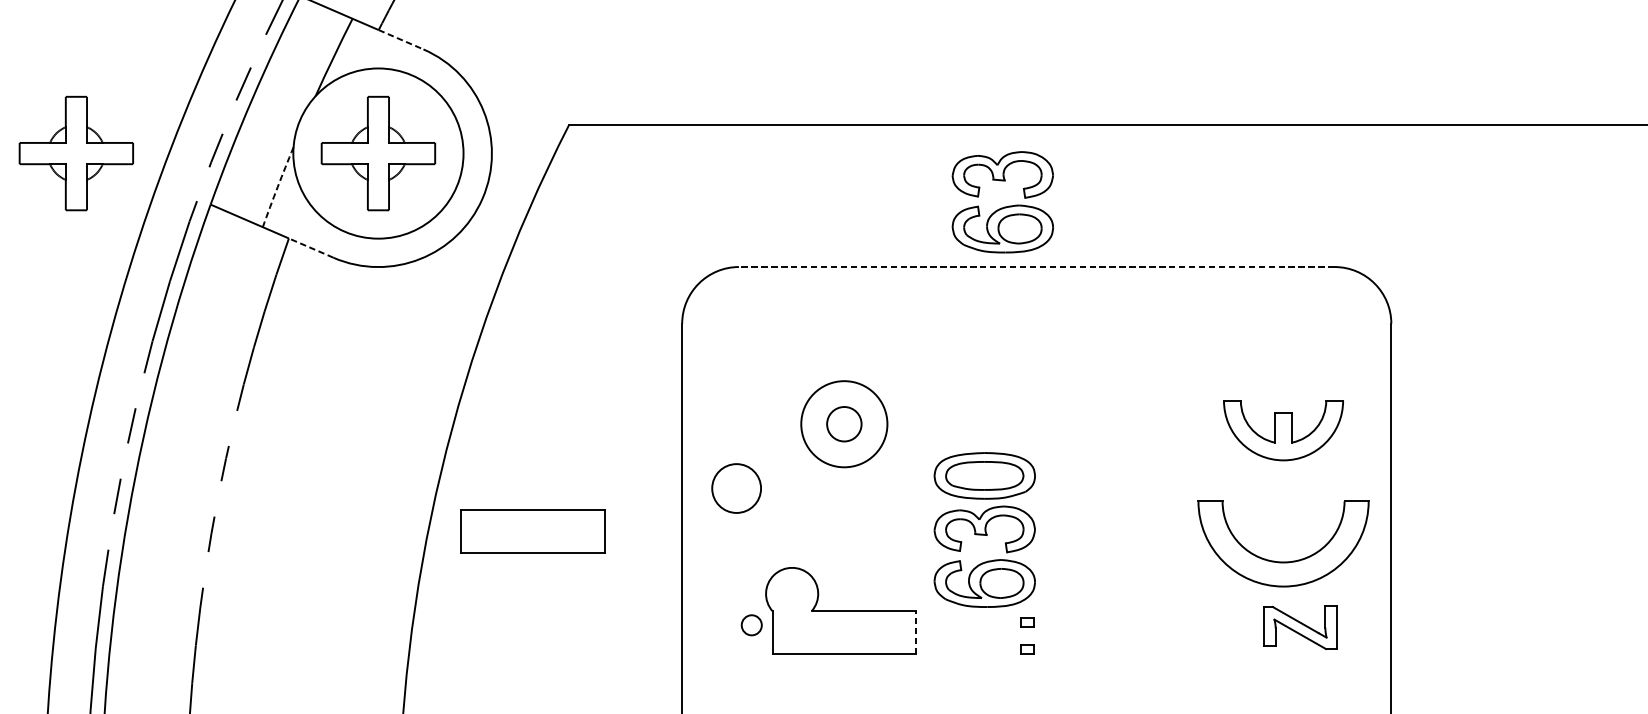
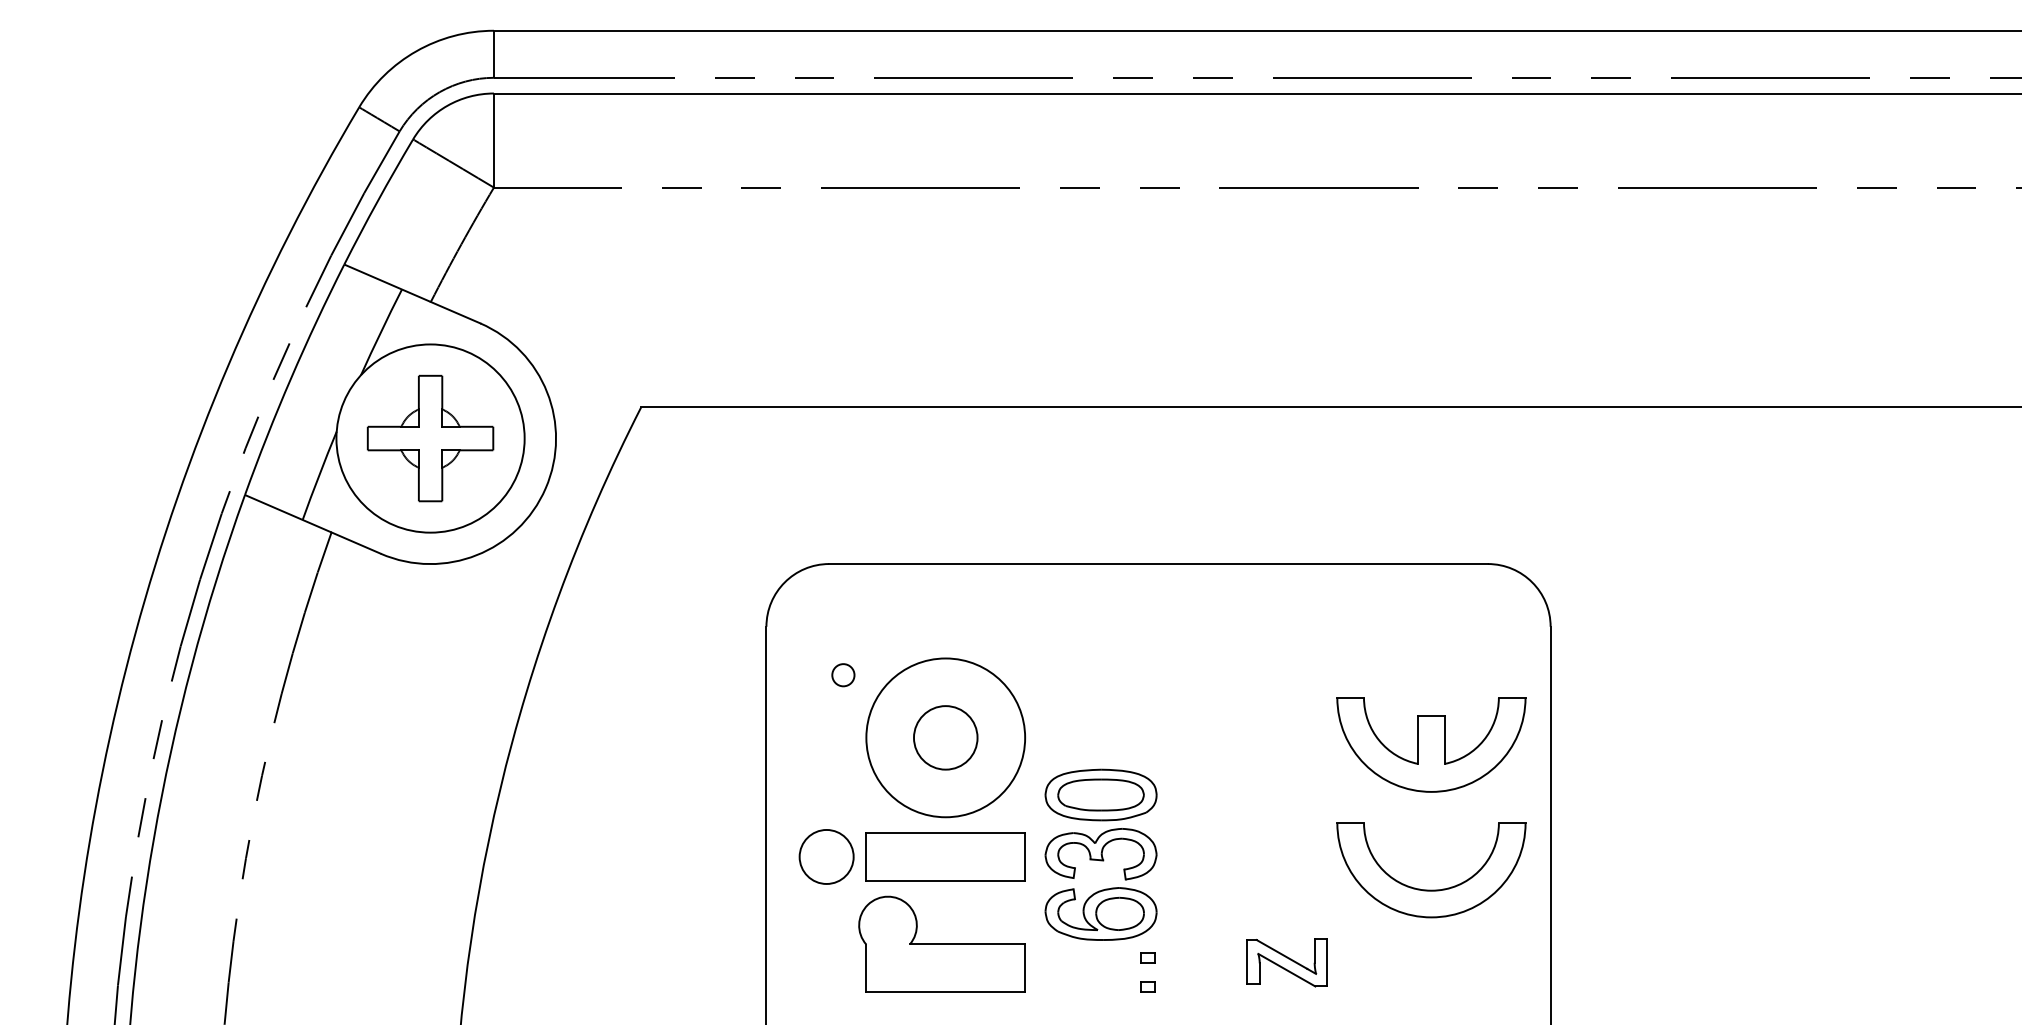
line: (401, 39) -> (455, 312), dashed -> solid
part: (76, 153) -> (96, 438), removed
arc: (278, 186) -> (319, 475), dashed -> solid
part: (1002, 202) -> (1120, 492), removed
line: (311, 248) -> (356, 543), dashed -> solid
line: (1036, 267) -> (1158, 564), dashed -> solid
circle: (844, 423) -> (945, 737), size x1.67
circle: (844, 423) -> (945, 737), size x1.67
part: (1283, 430) -> (1431, 744), size x1.43
circle: (736, 488) -> (826, 856), moved
part: (533, 531) -> (945, 856), moved
circle: (751, 625) -> (843, 675), moved
part: (1299, 627) -> (1286, 962), moved
line: (916, 632) -> (1025, 968), dashed -> solid

